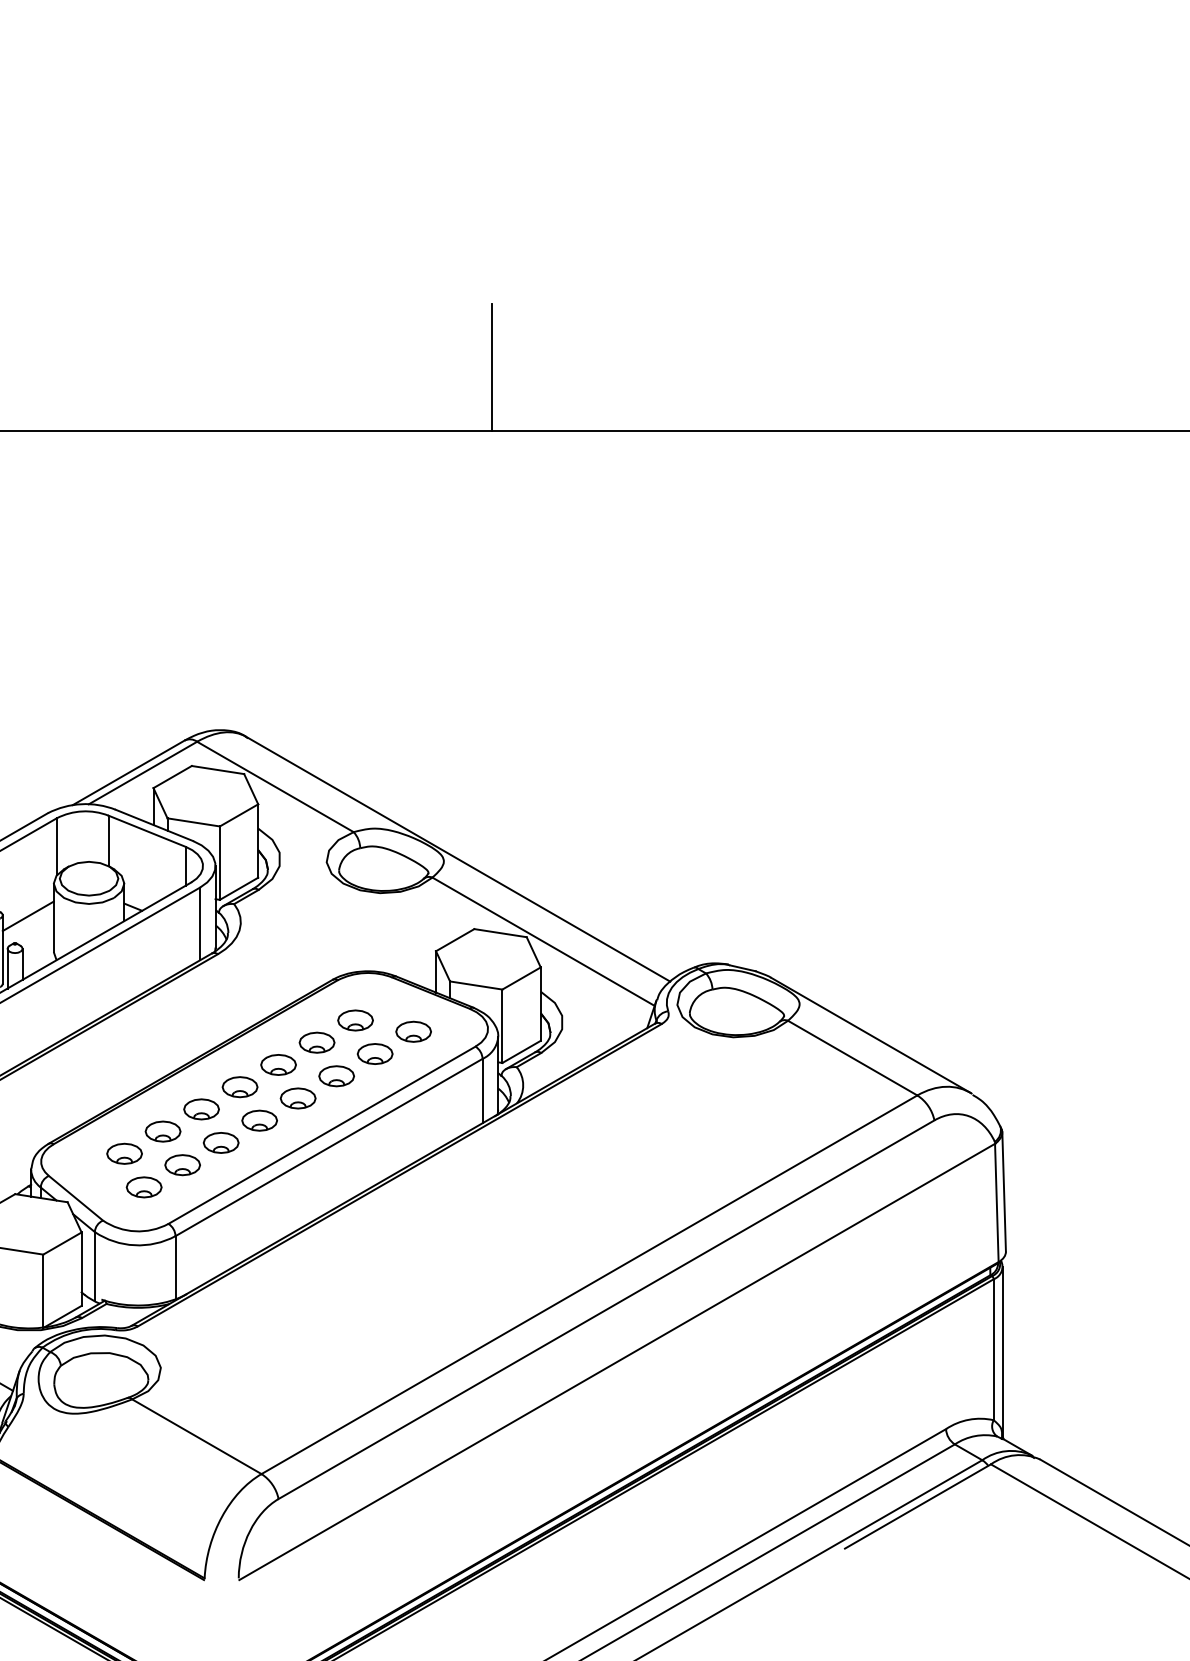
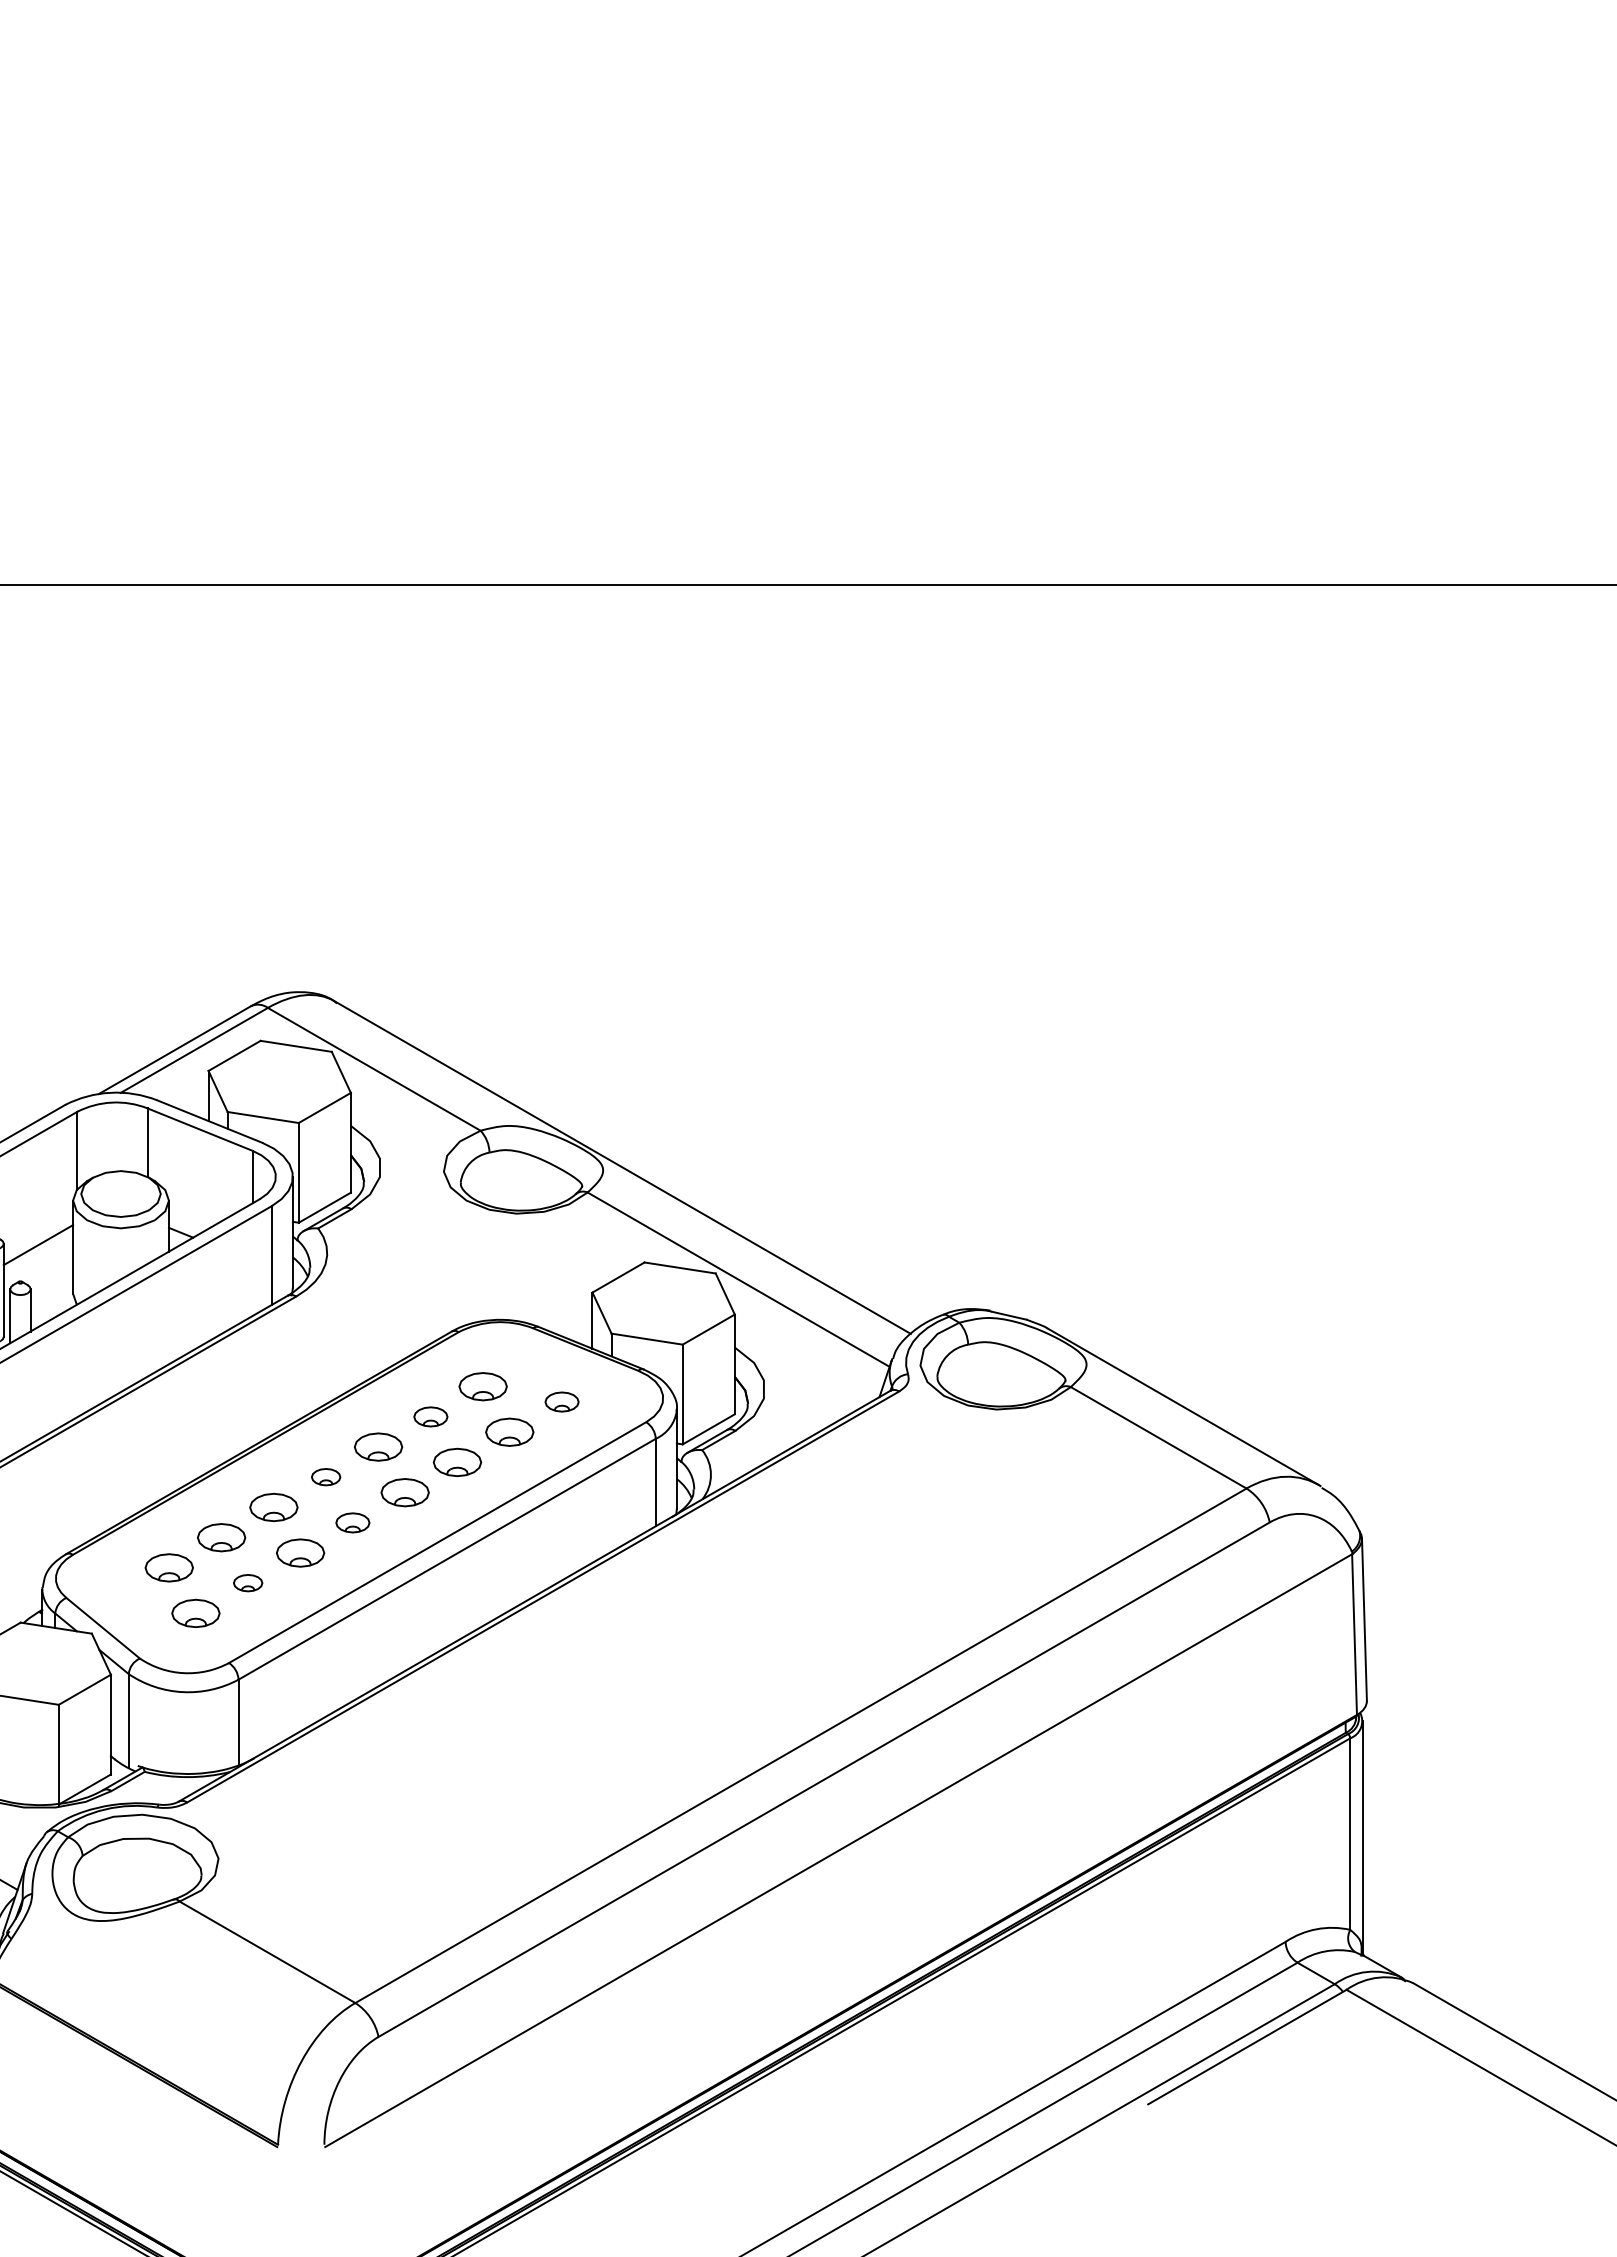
line: (491, 366) -> (668, 498), removed
part: (413, 1031) -> (561, 1401), size x0.7
part: (316, 1042) -> (430, 1416), size x0.7
part: (239, 1086) -> (325, 1476), size x0.6
part: (259, 1120) -> (352, 1522), size x0.7
part: (182, 1164) -> (247, 1582), size x0.6

